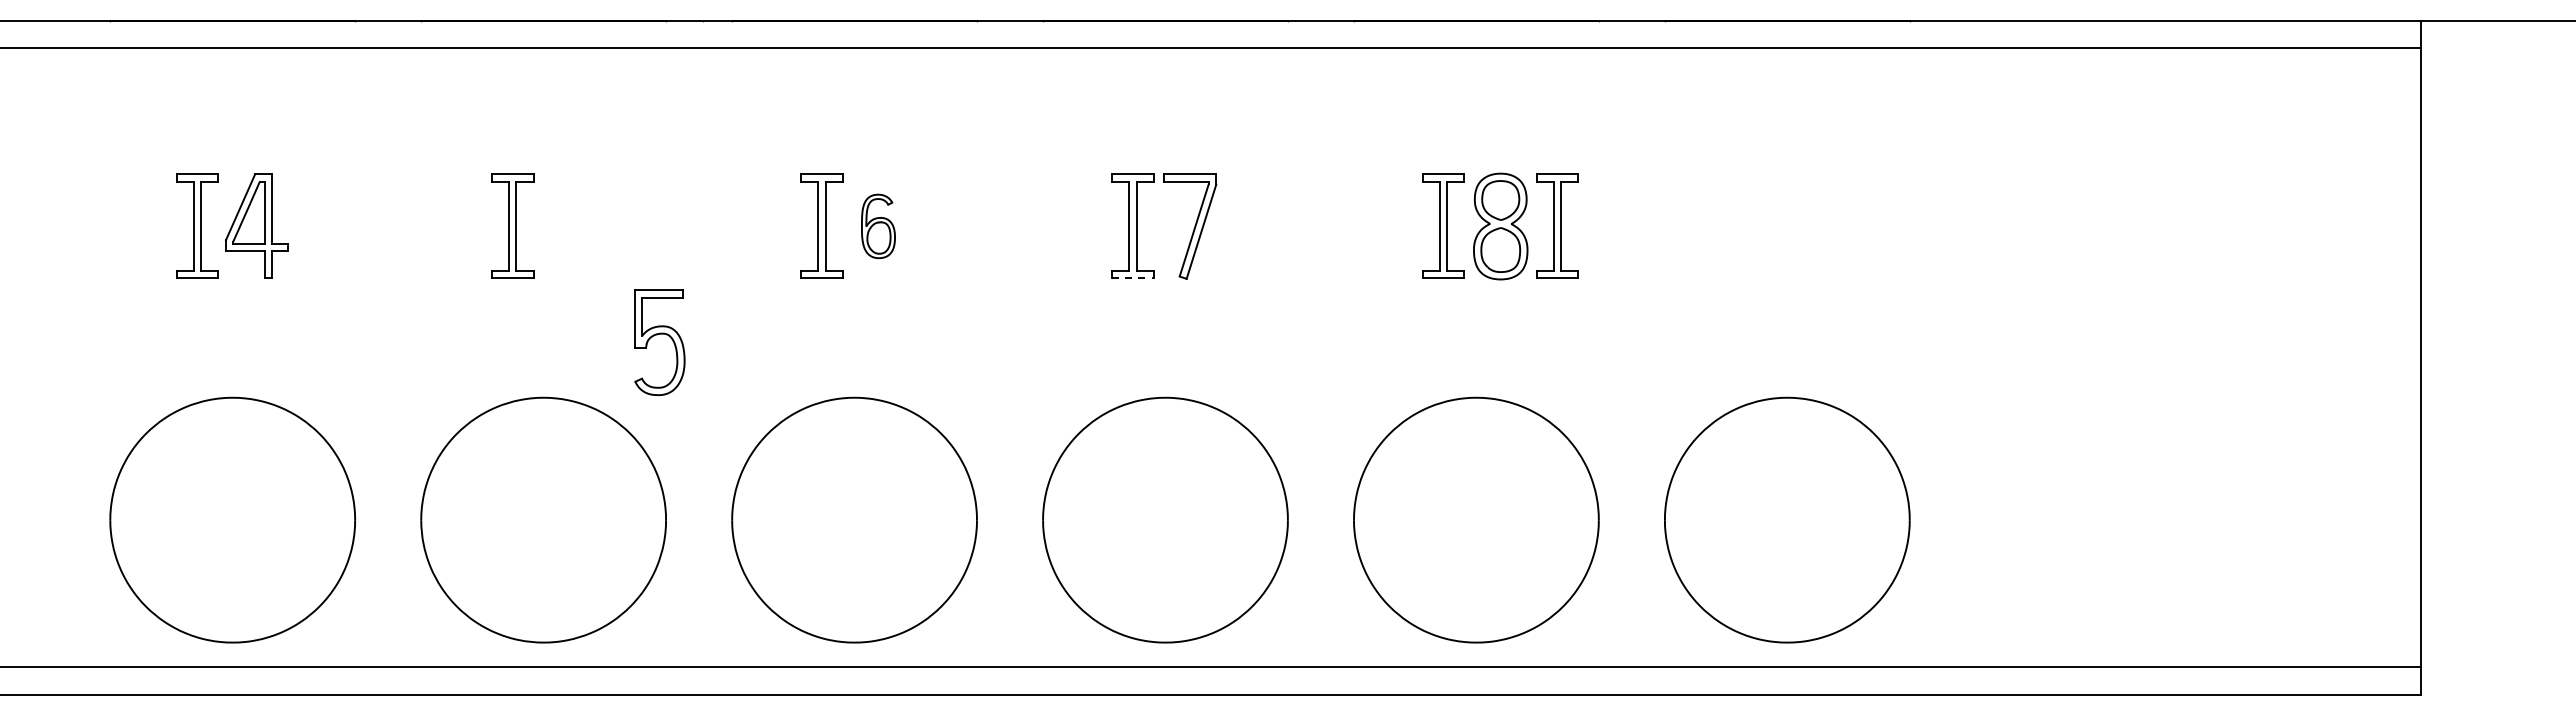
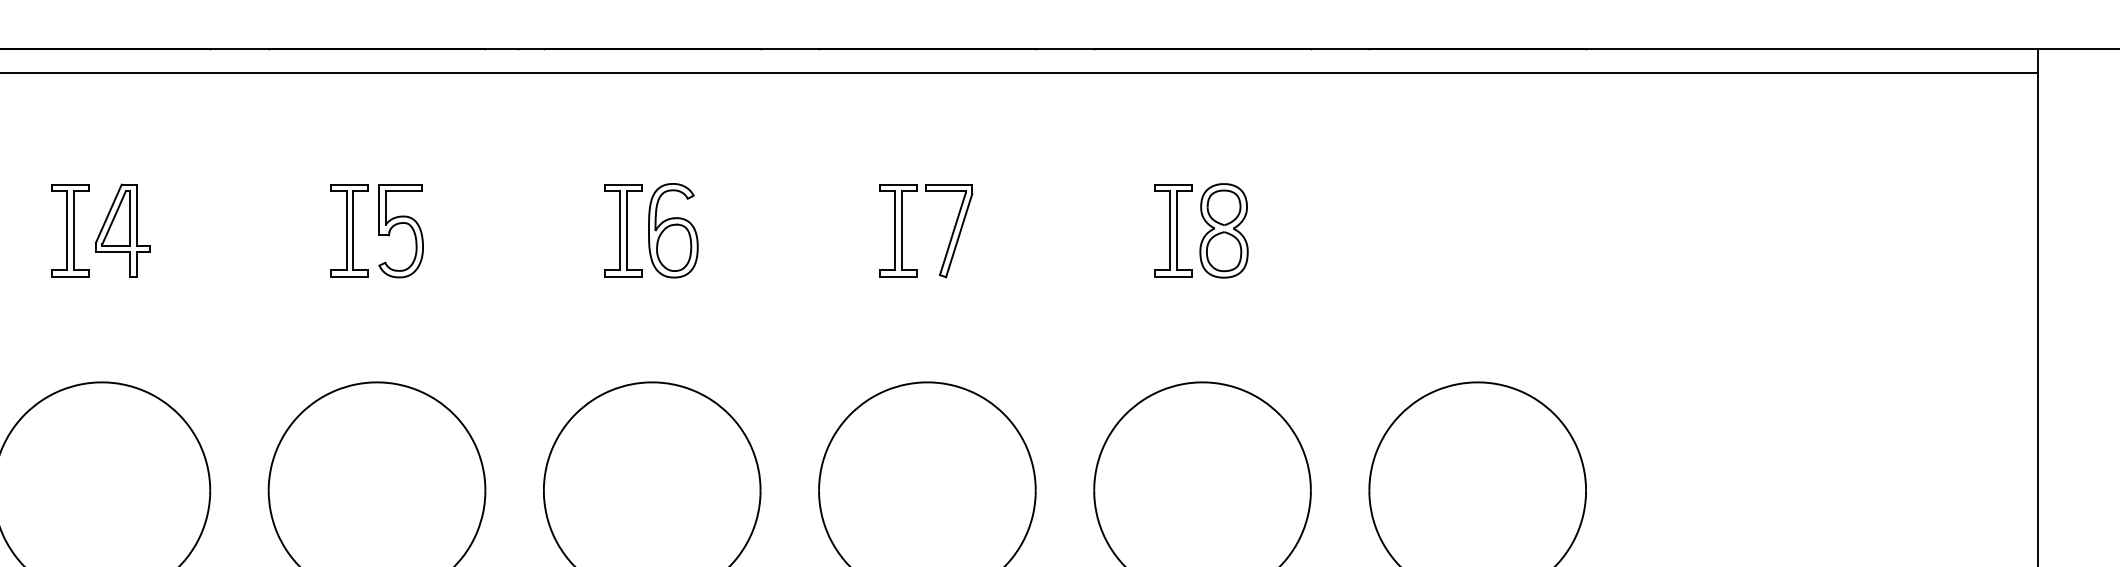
part: (1557, 225) -> (1274, 229), removed
part: (878, 226) -> (673, 230), size x1.67
line: (1133, 278) -> (899, 276), dashed -> solid
part: (657, 335) -> (399, 224), moved

